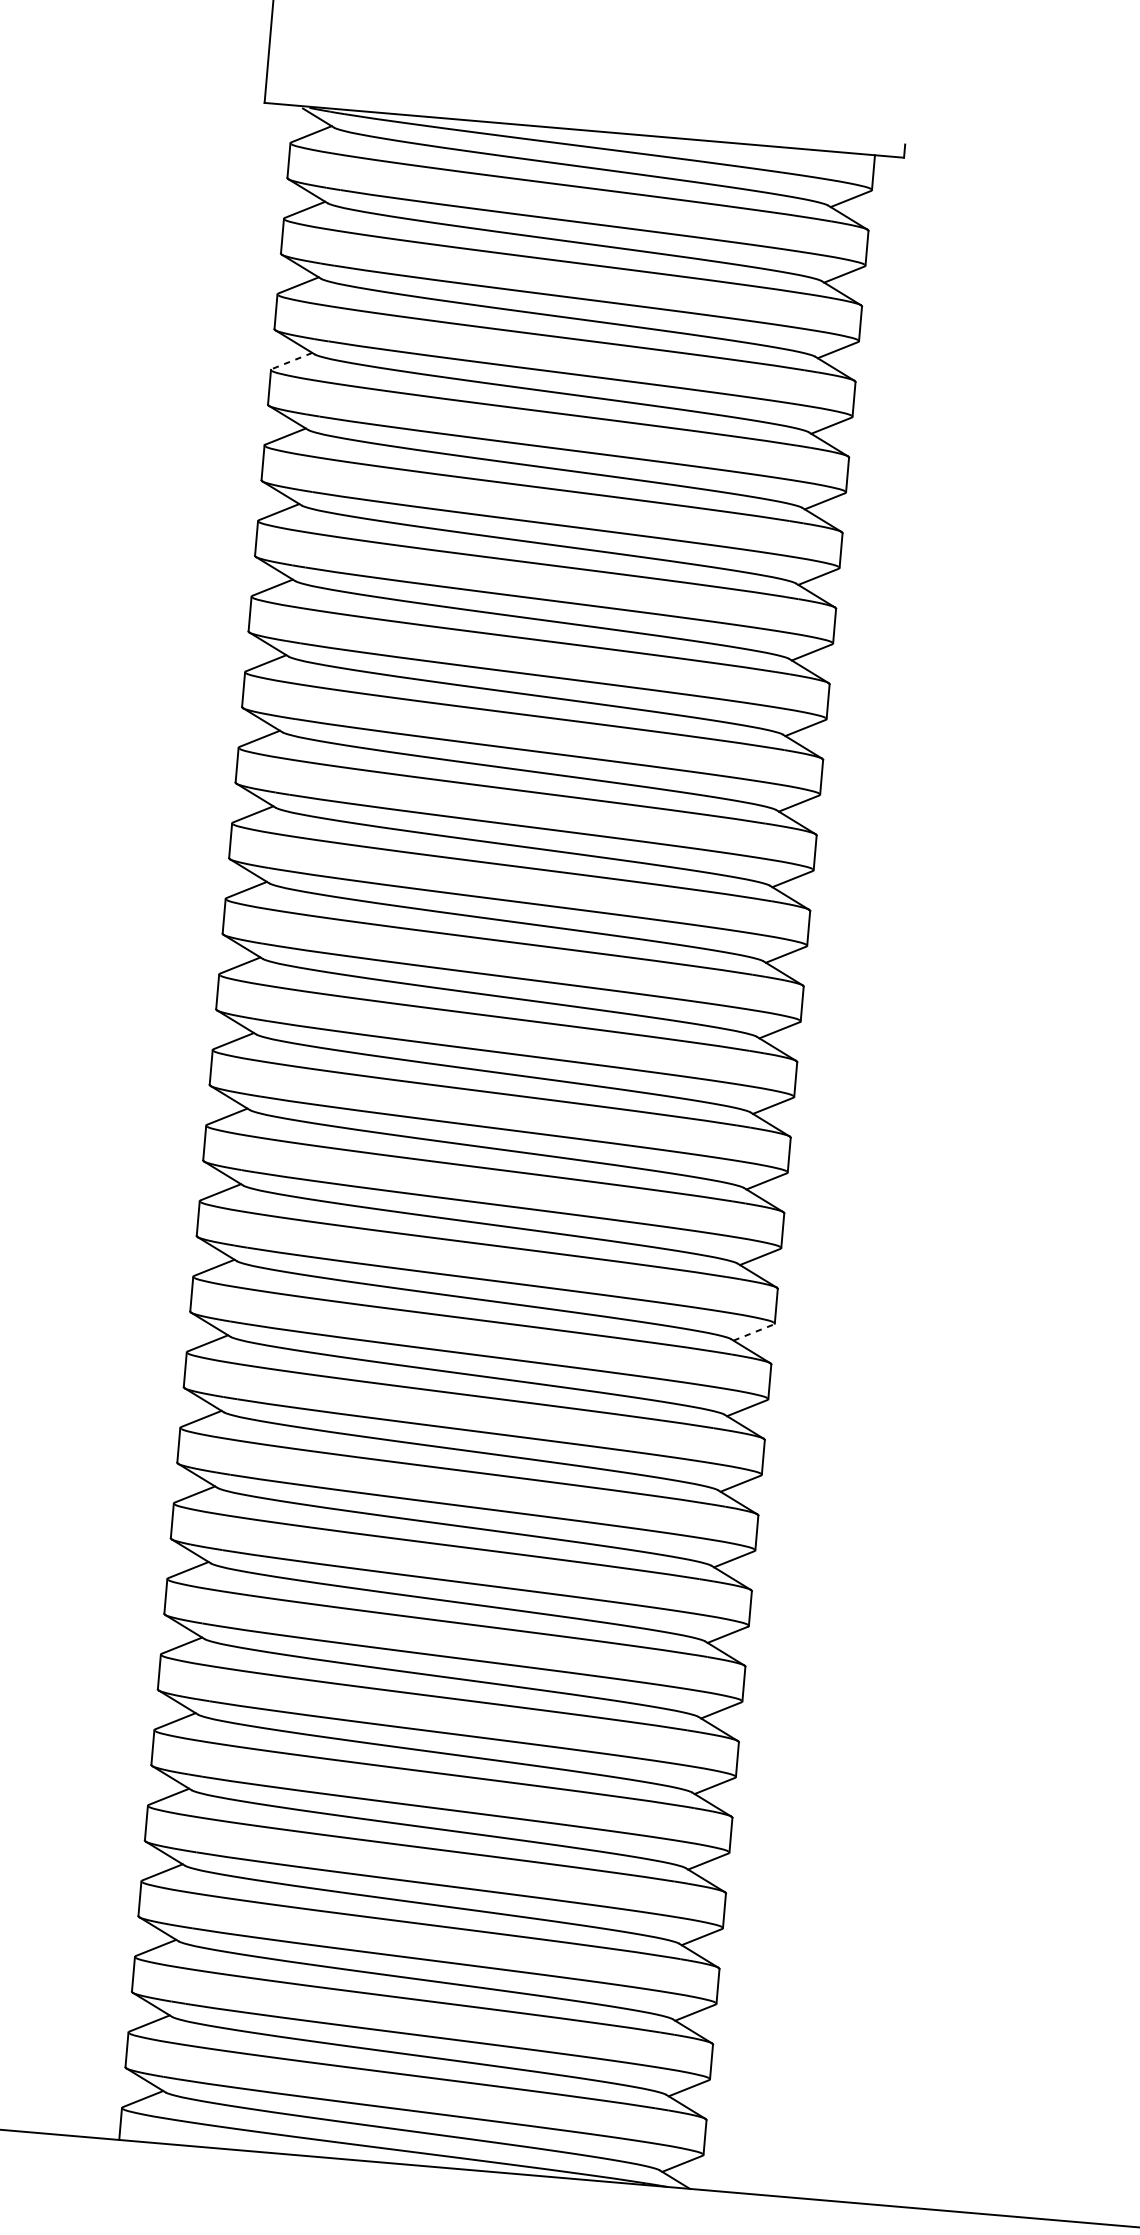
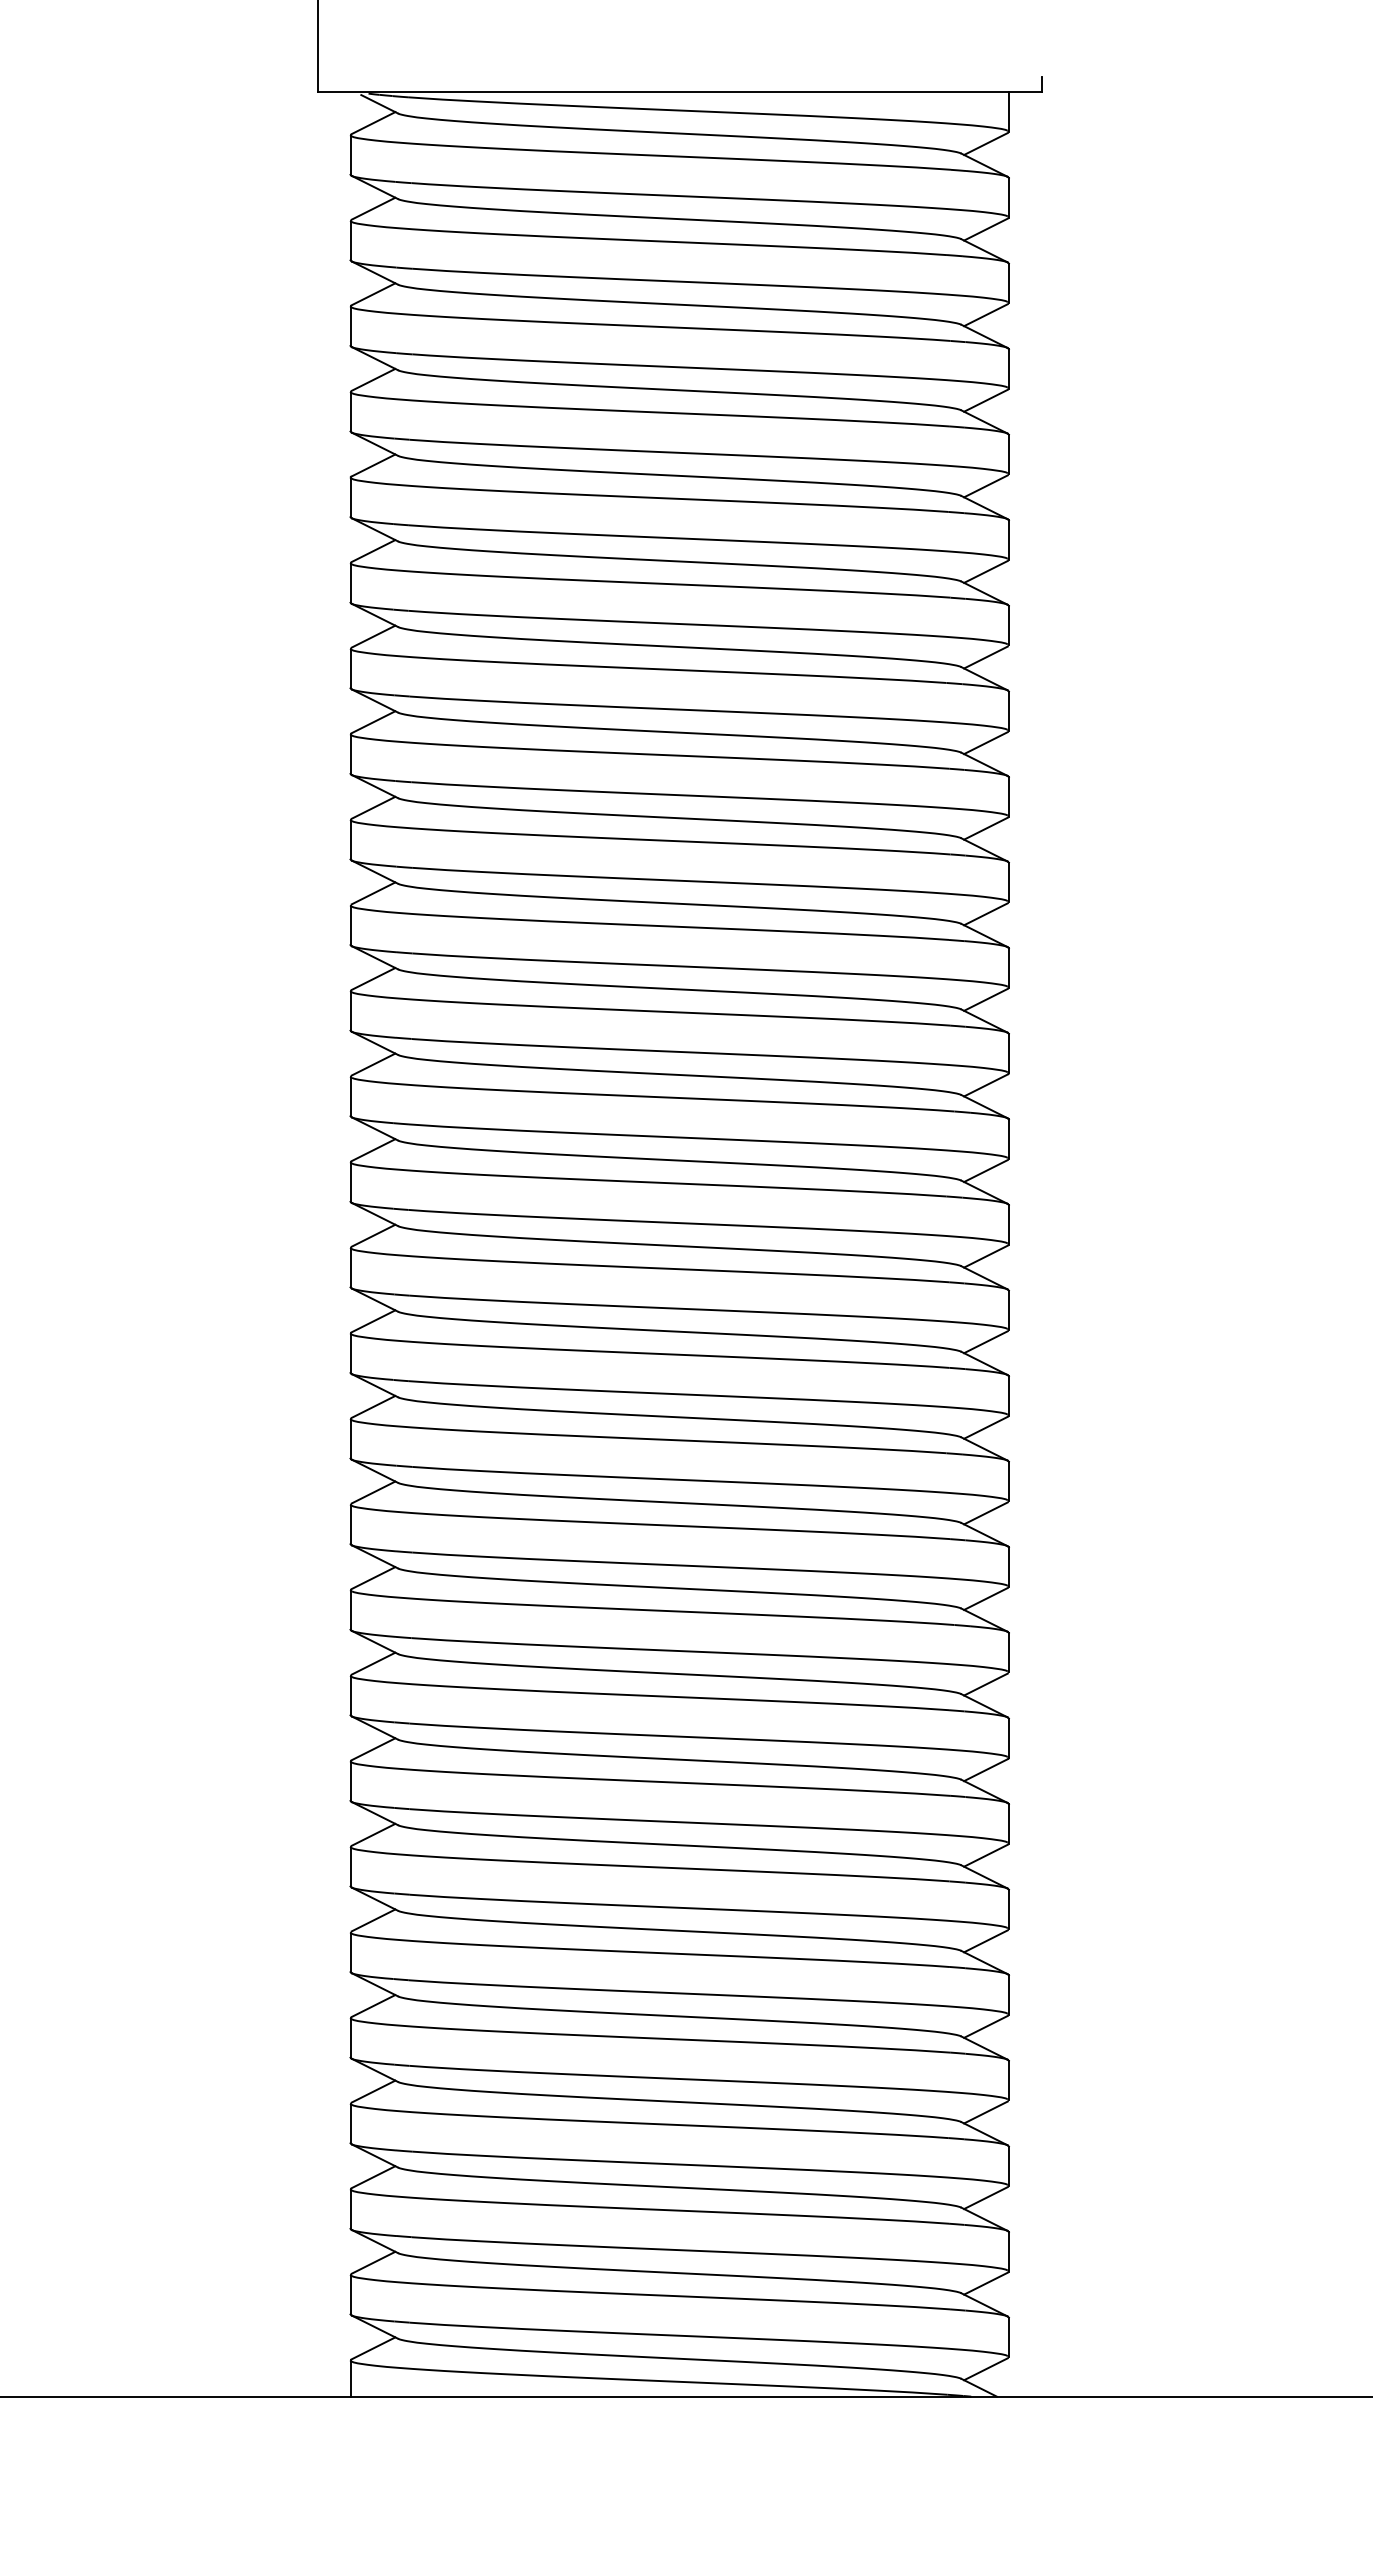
line: (292, 361) -> (373, 380), dashed -> solid
line: (754, 1332) -> (986, 1427), dashed -> solid

